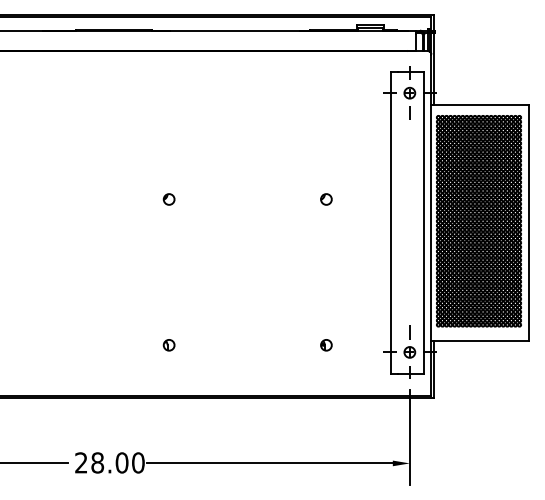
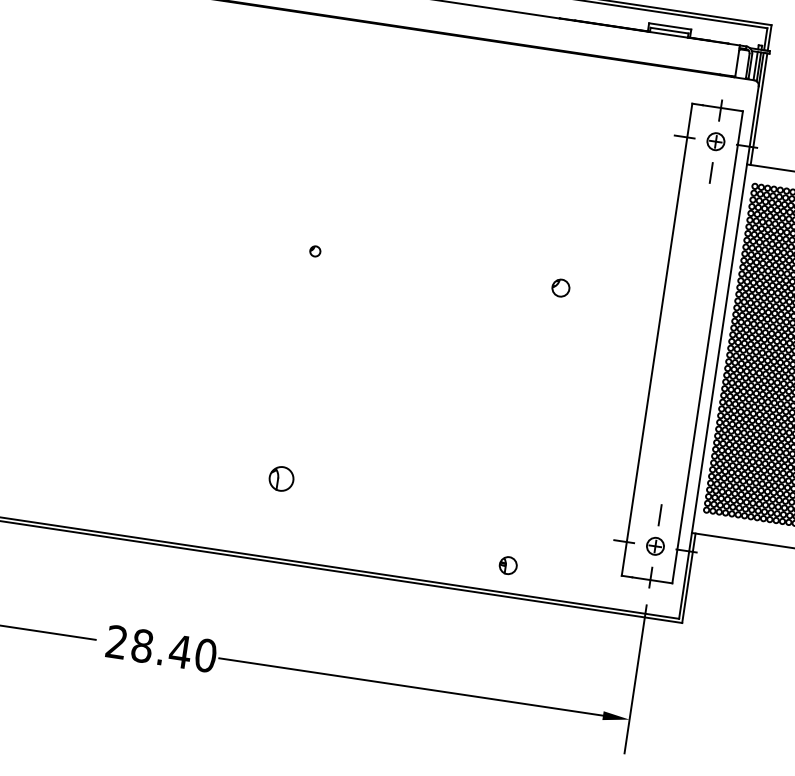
part: (168, 199) -> (314, 251), size x0.6
part: (168, 345) -> (280, 479), size x1.4
part: (326, 345) -> (508, 565), moved
text: (121, 462) -> (179, 650), 28.00 -> 28.40

